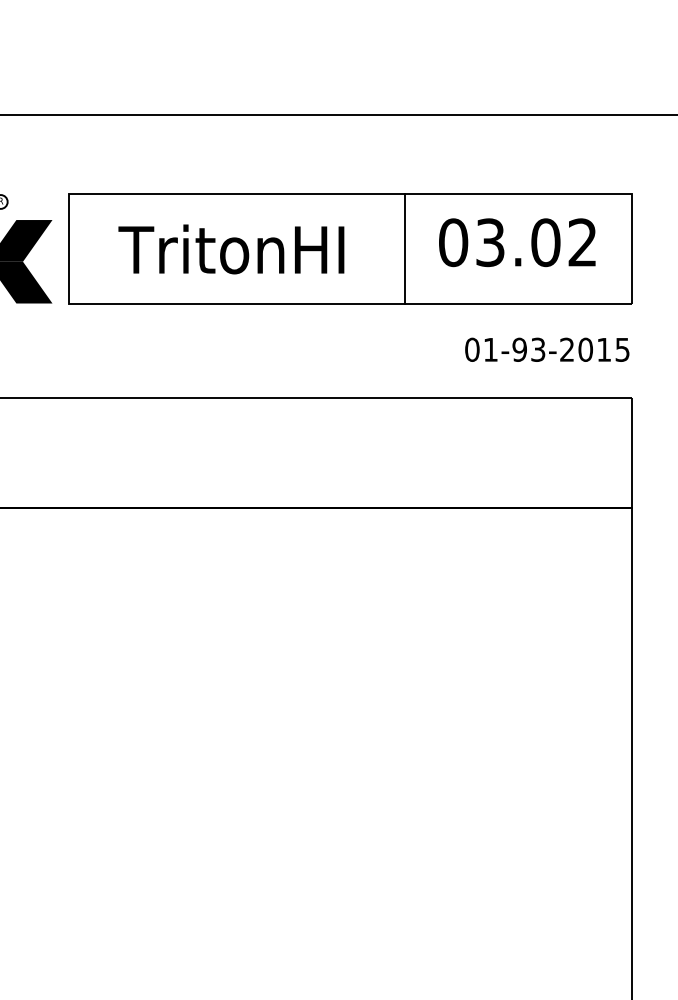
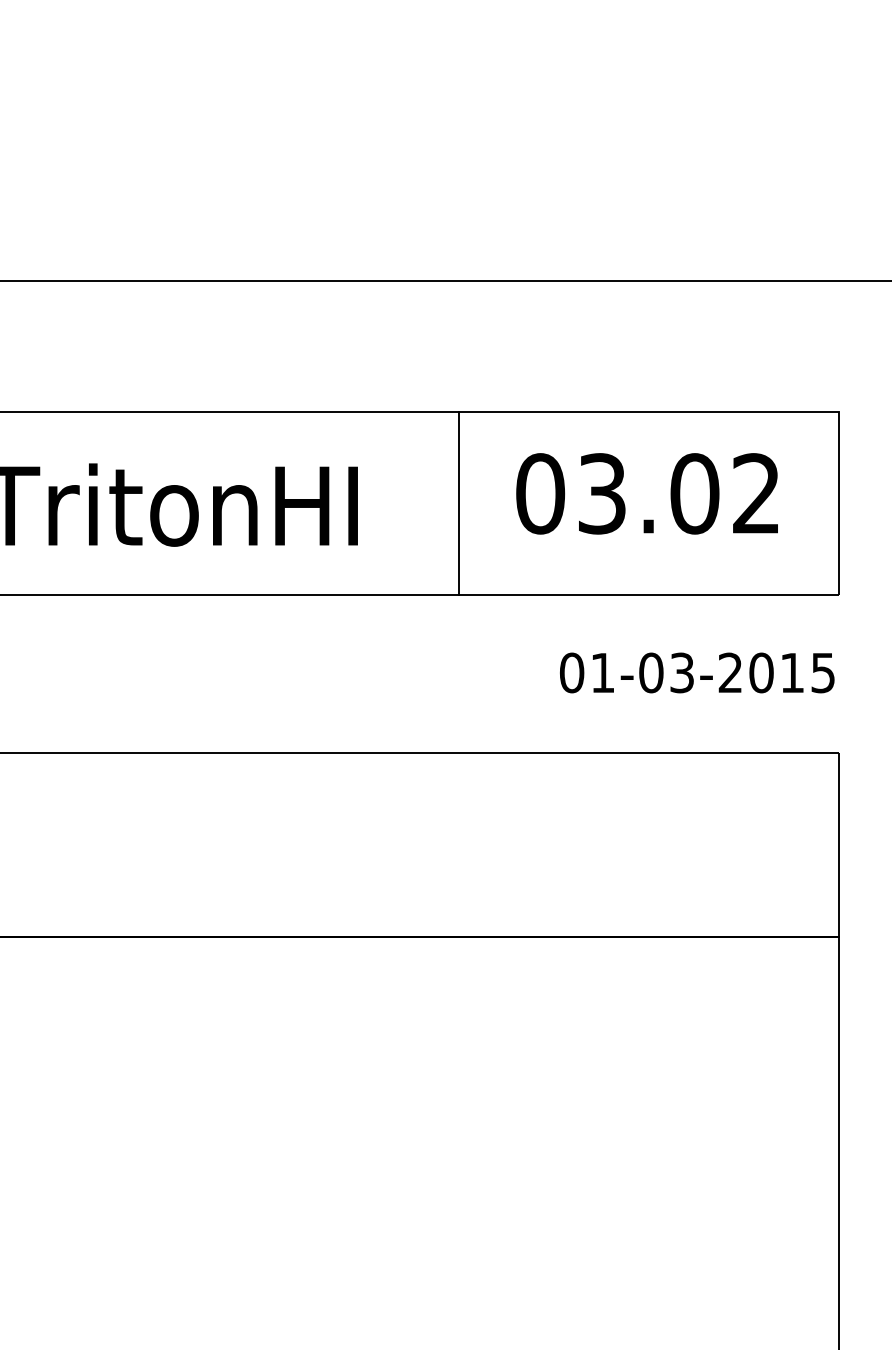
text: (519, 349) -> (650, 672), 01-93-2015 -> 01-03-2015

